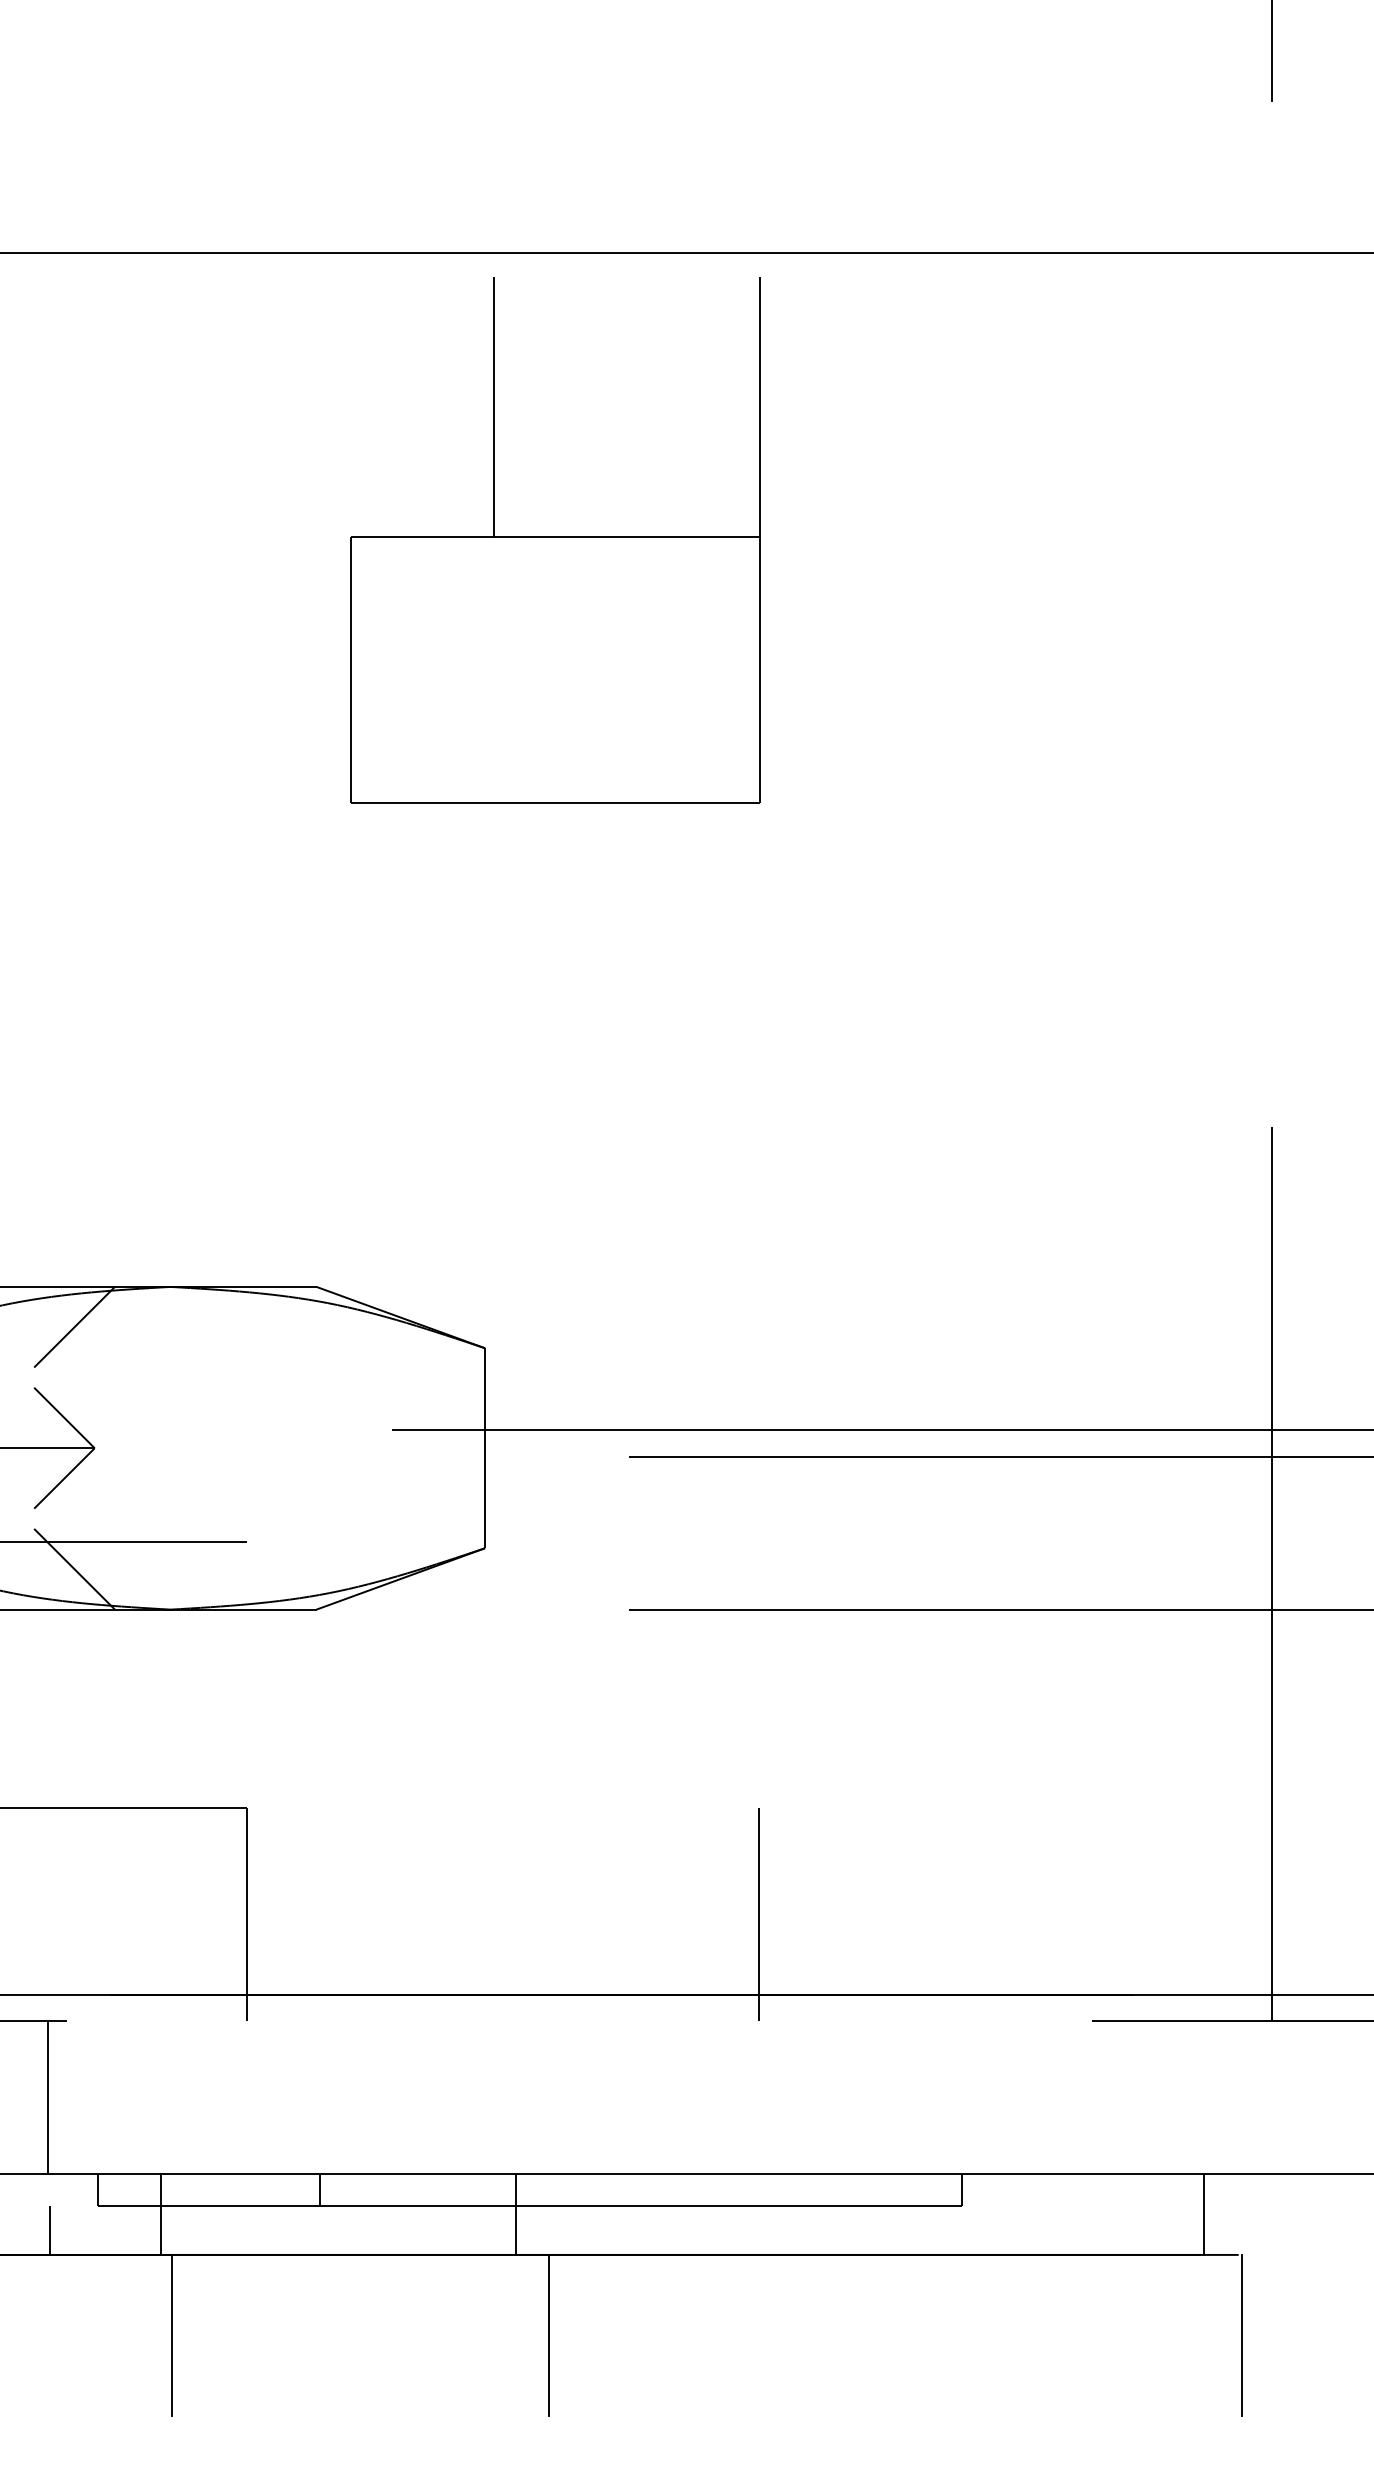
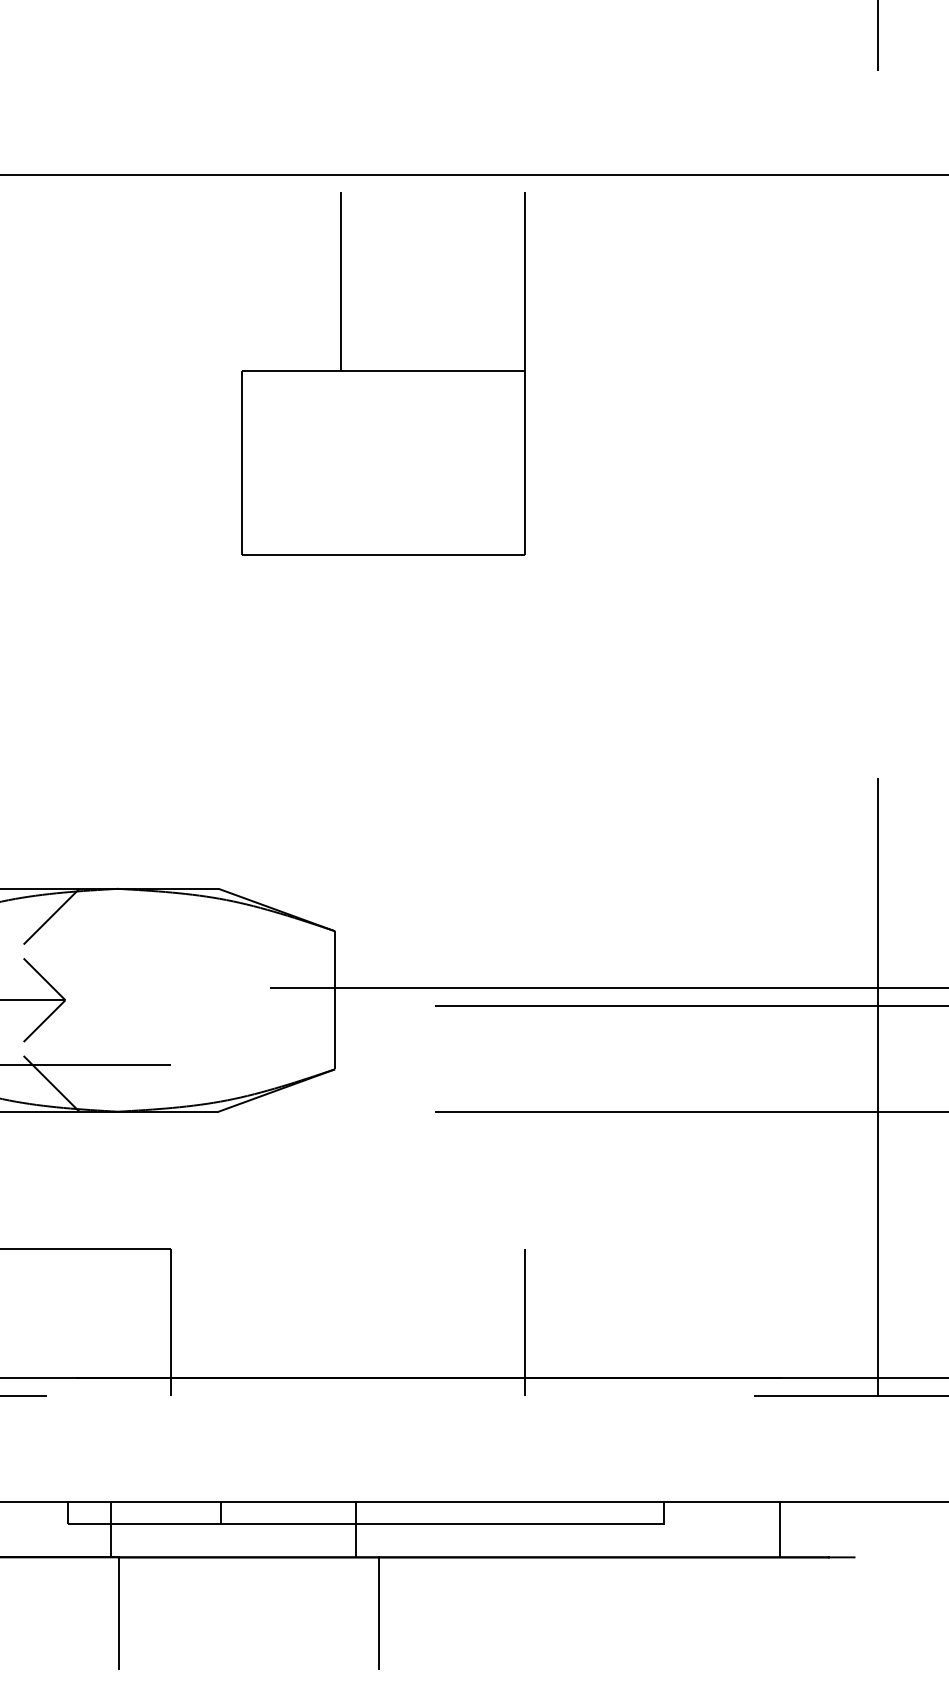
line: (48, 2097) -> (33, 1448), removed
line: (1203, 2214) -> (779, 1529), moved
line: (49, 2230) -> (34, 1540), removed
line: (1243, 2334) -> (858, 1612), removed

